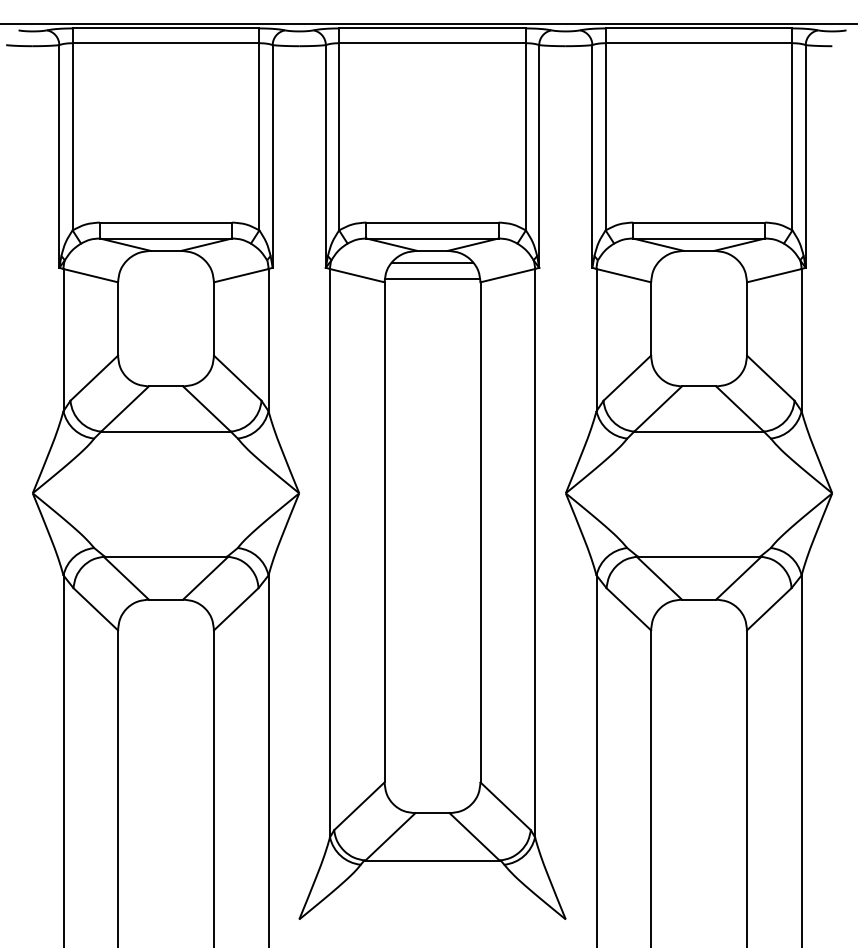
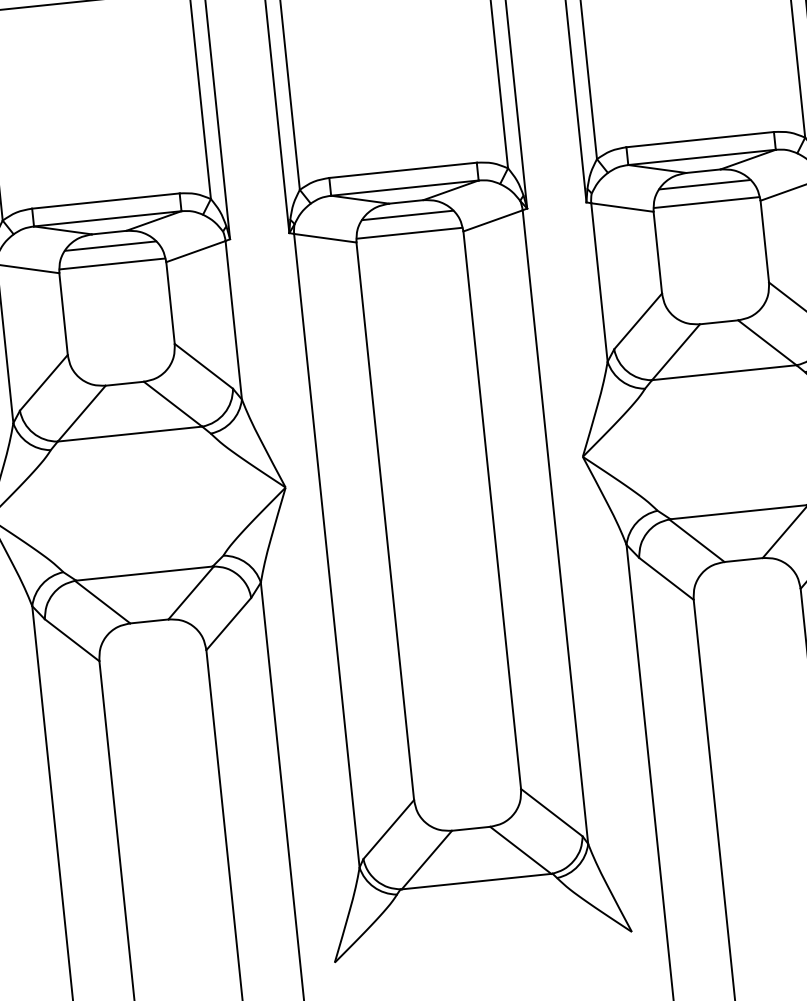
line: (165, 263) -> (110, 246), added
line: (698, 263) -> (704, 185), added
line: (165, 279) -> (111, 264), added
line: (698, 279) -> (706, 203), added

